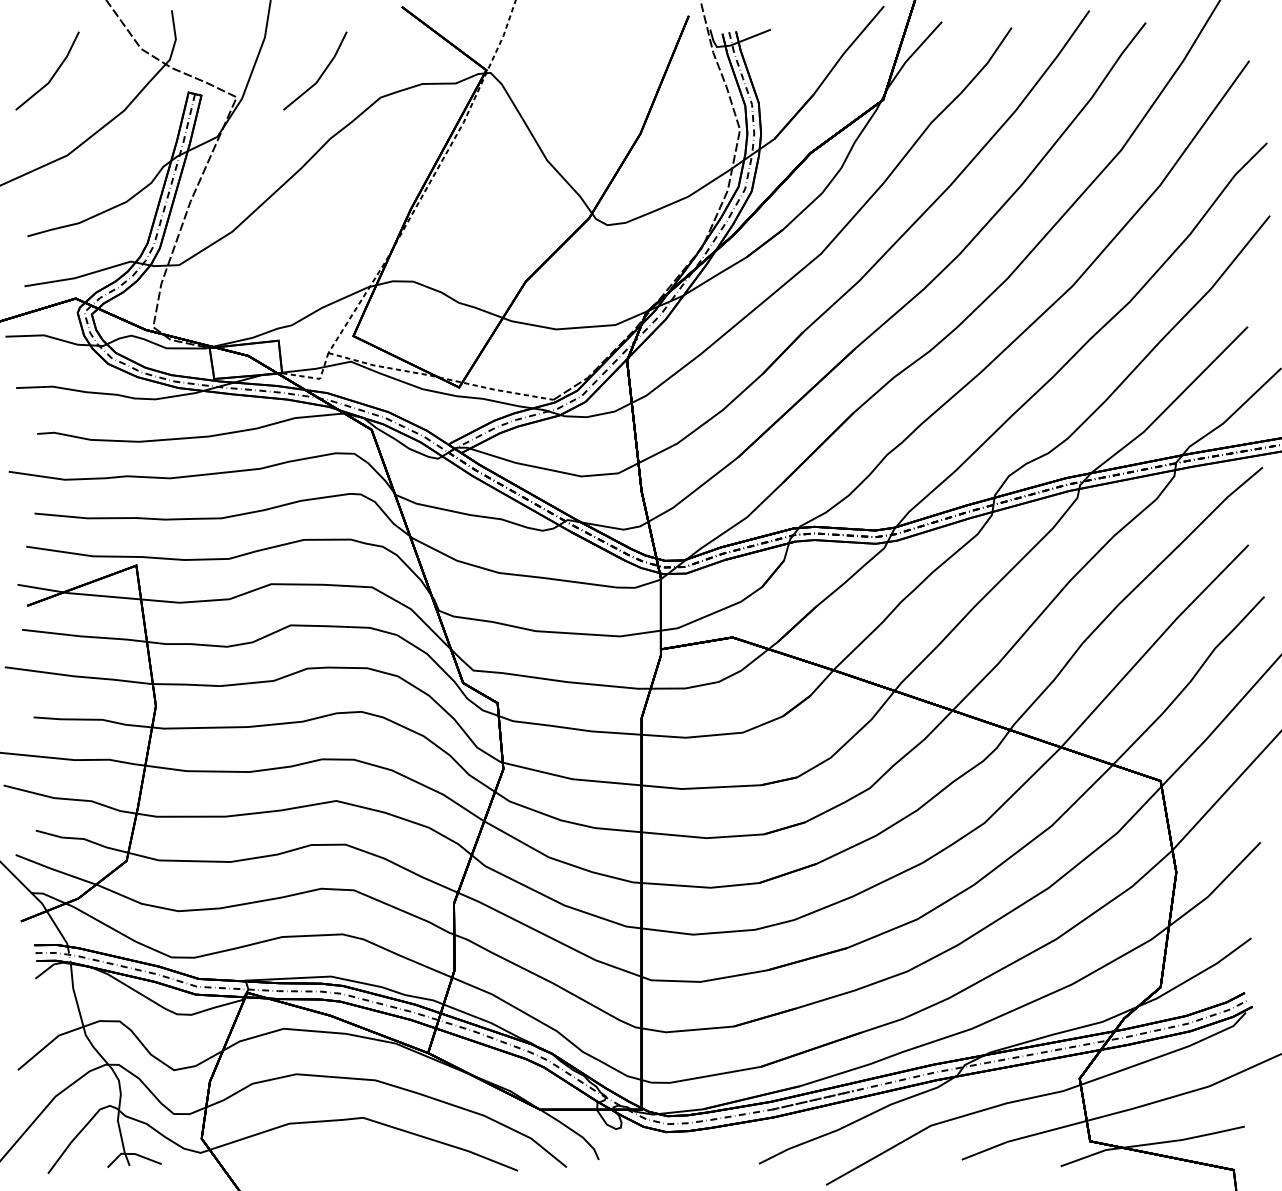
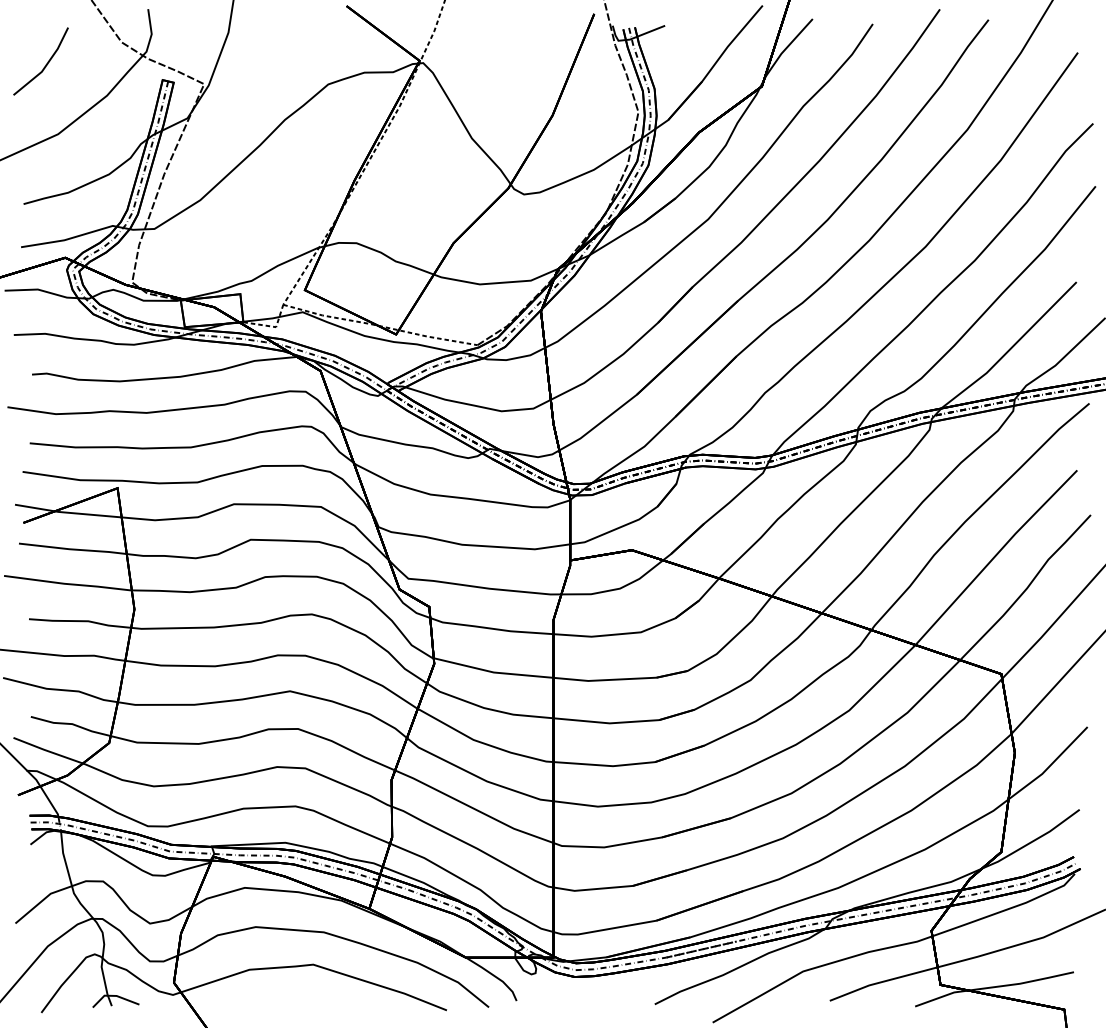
line: (320, 74) -> (276, 64), removed

